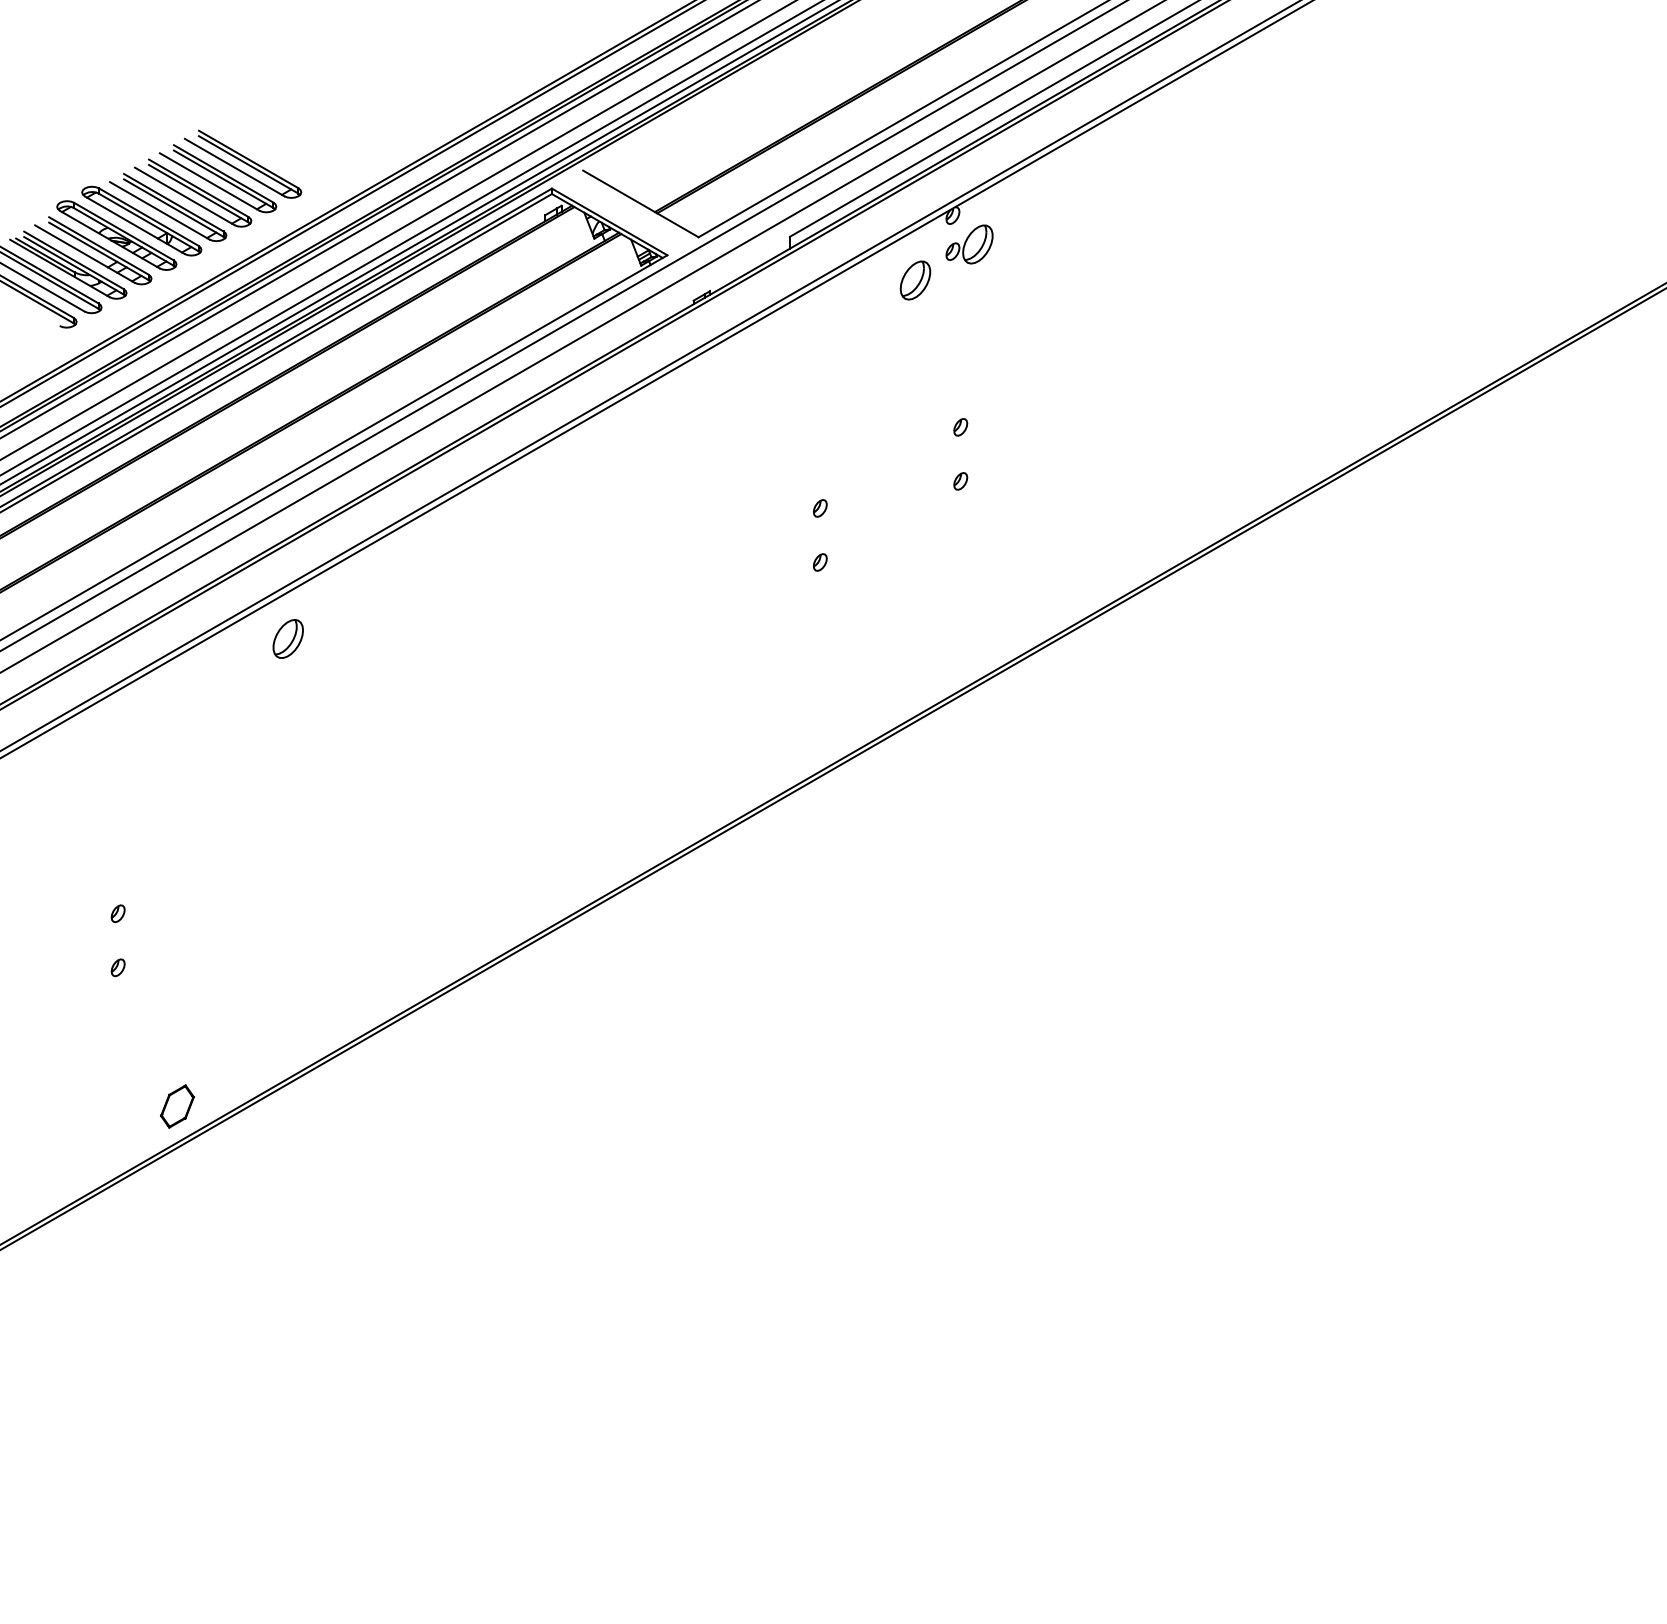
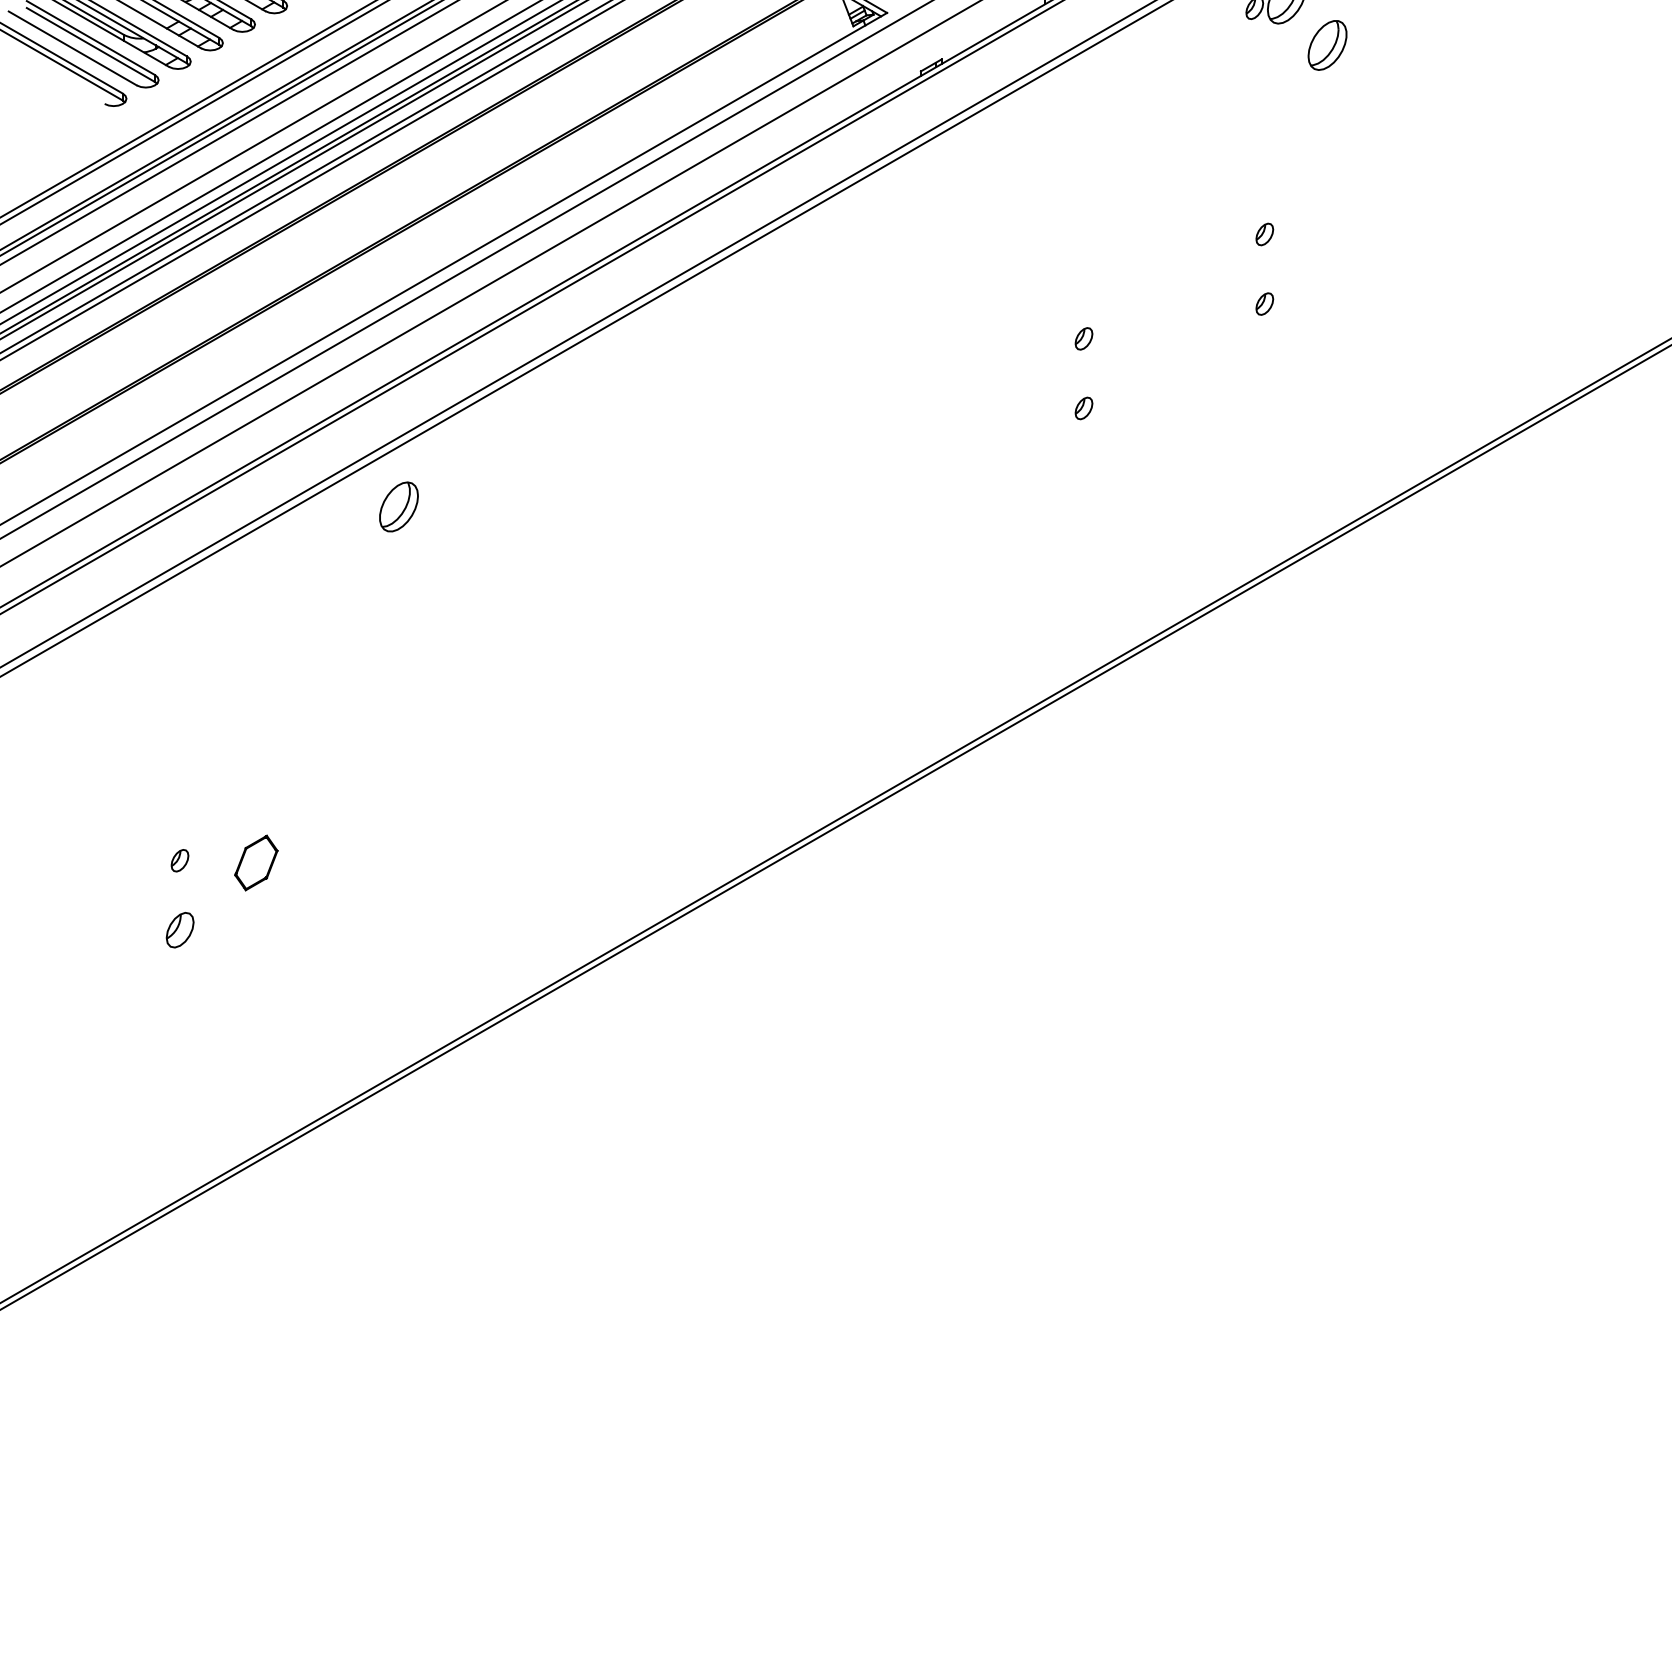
part: (915, 280) -> (1327, 45), moved
part: (117, 967) -> (179, 929), size x1.6
part: (177, 1106) -> (256, 862), moved

